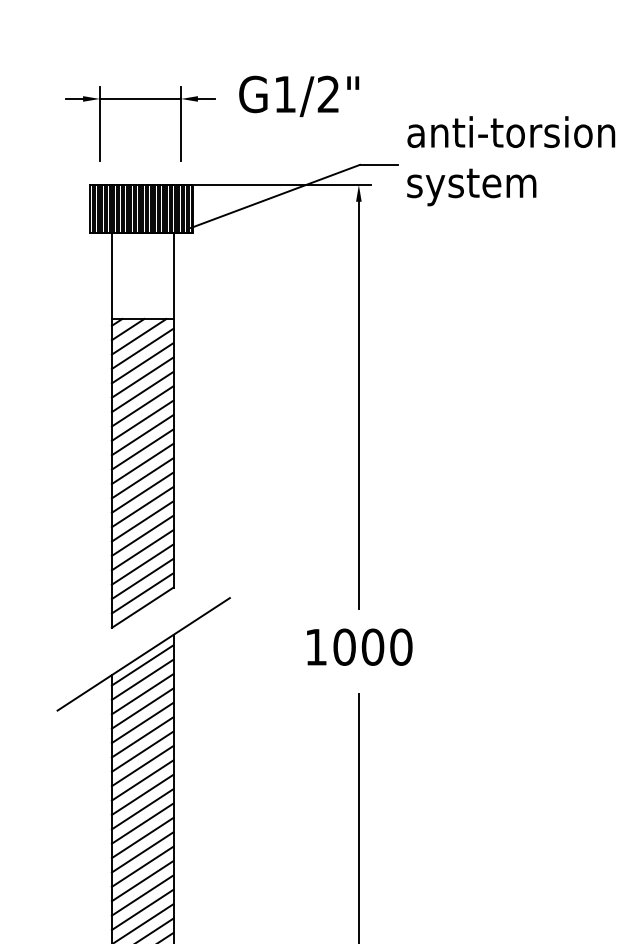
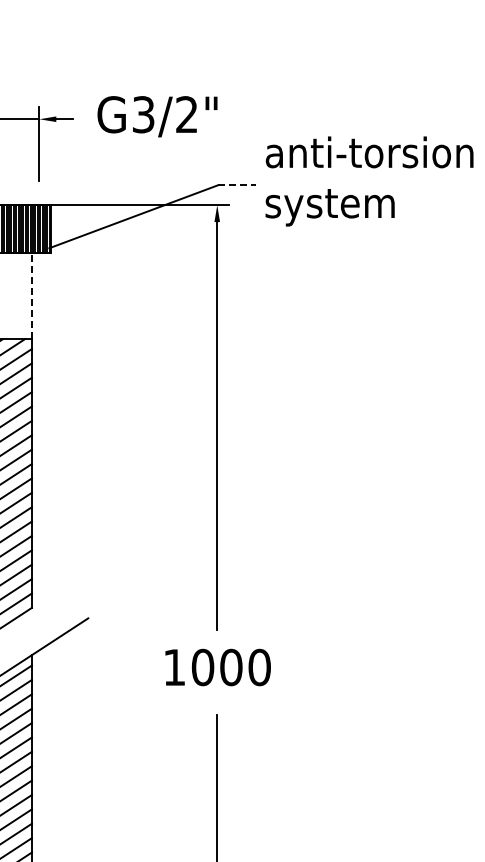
text: (284, 94) -> (142, 114), G1/2" -> G3/2"
line: (378, 164) -> (236, 184), solid -> dashed
line: (173, 276) -> (31, 296), solid -> dashed

